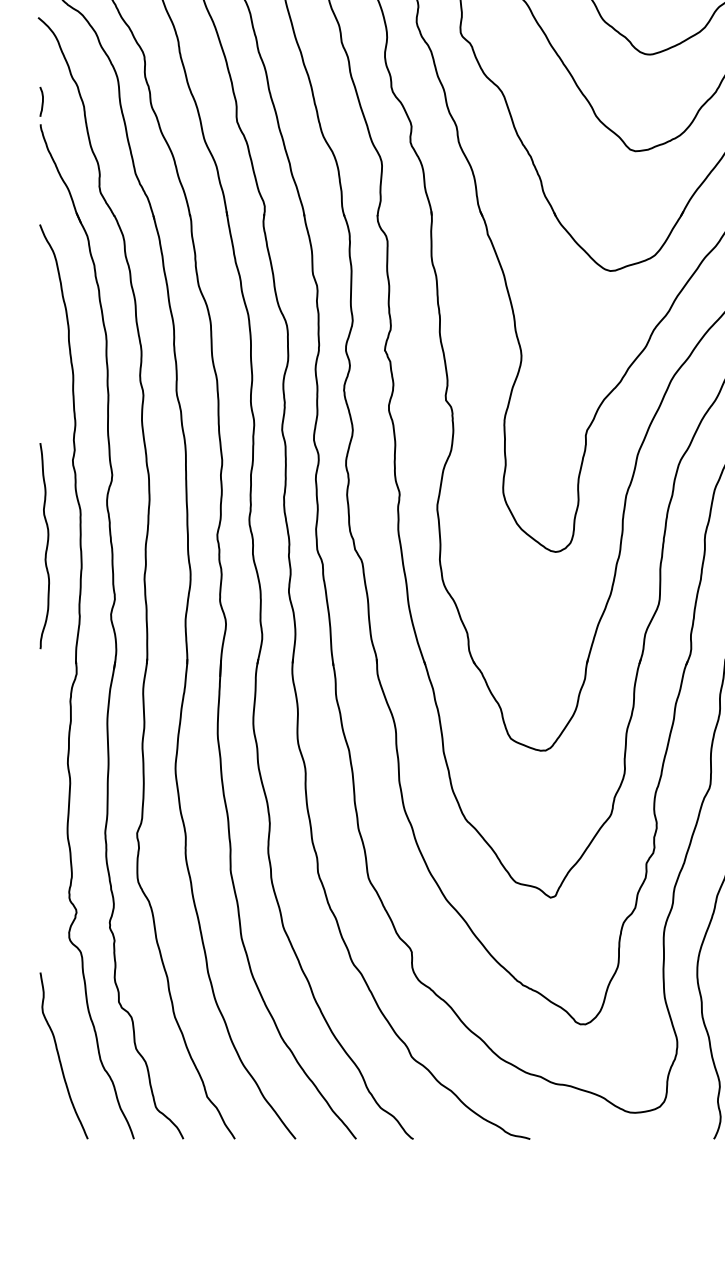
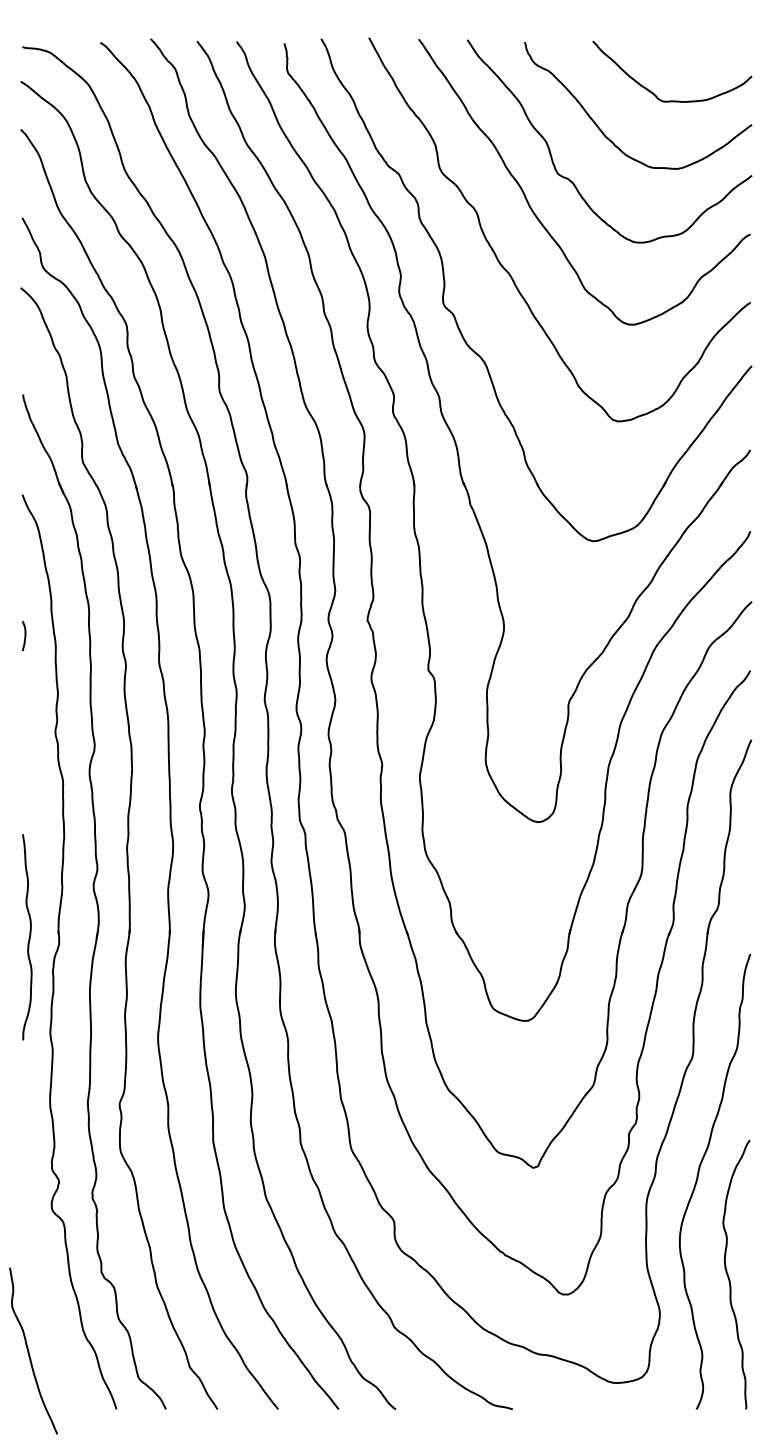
curve: (41, 101) -> (24, 635), moved
curve: (45, 546) -> (28, 937), moved
curve: (59, 1056) -> (29, 1351), moved

